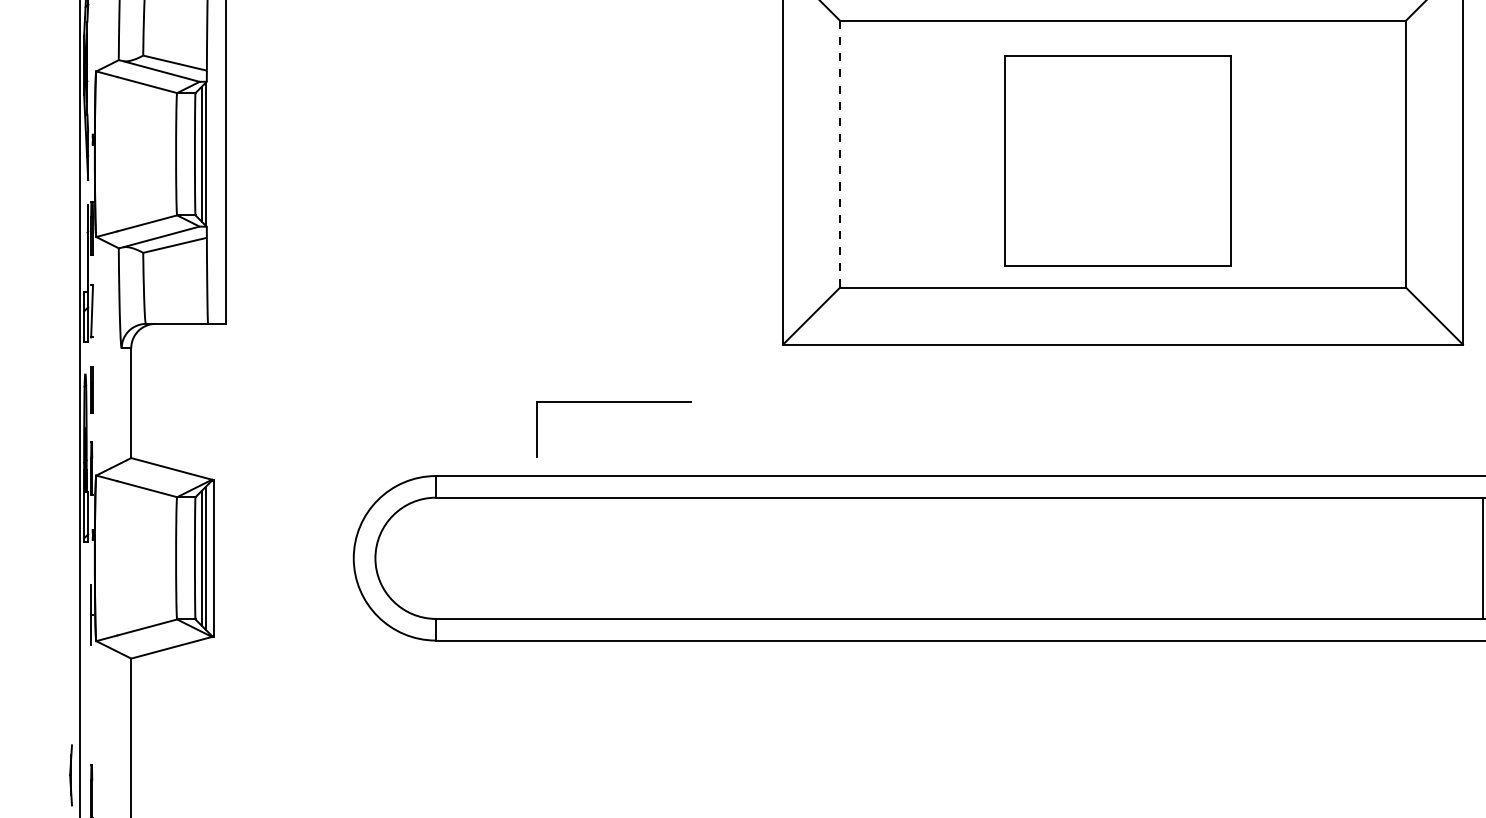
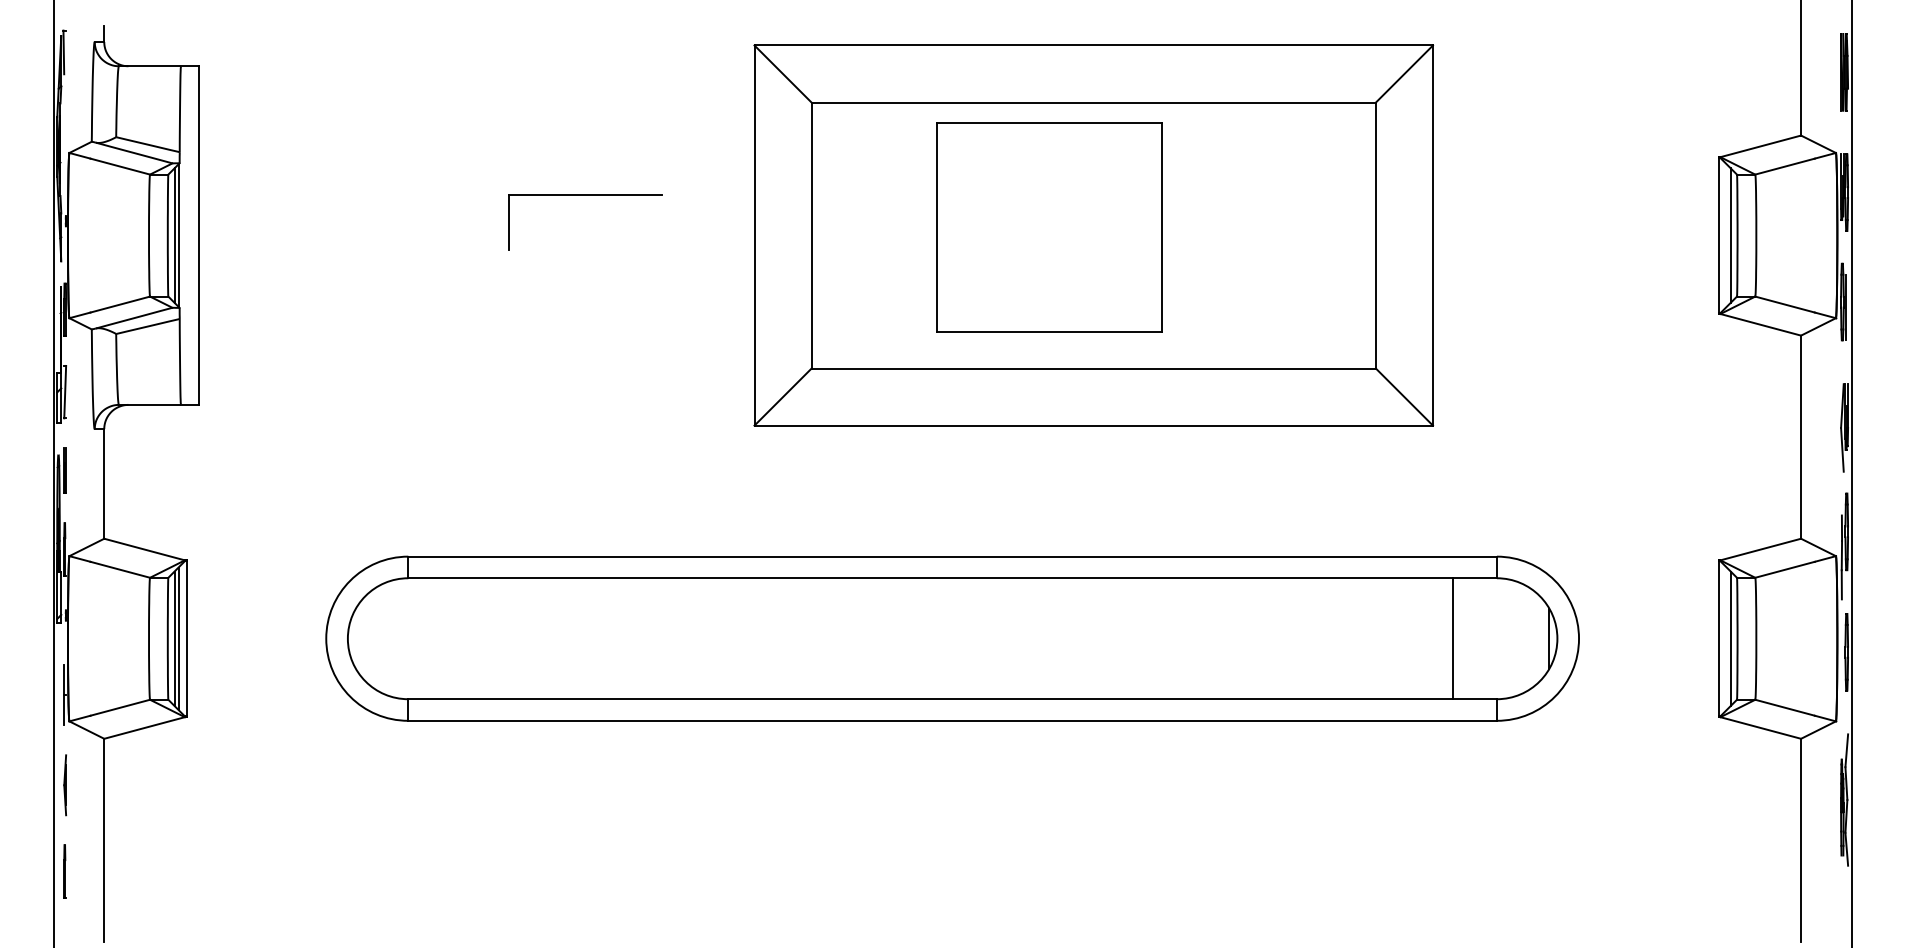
line: (840, 154) -> (811, 235), dashed -> solid
part: (1117, 161) -> (1049, 227), moved
part: (613, 402) -> (585, 195), moved
line: (70, 775) -> (64, 785), moved

